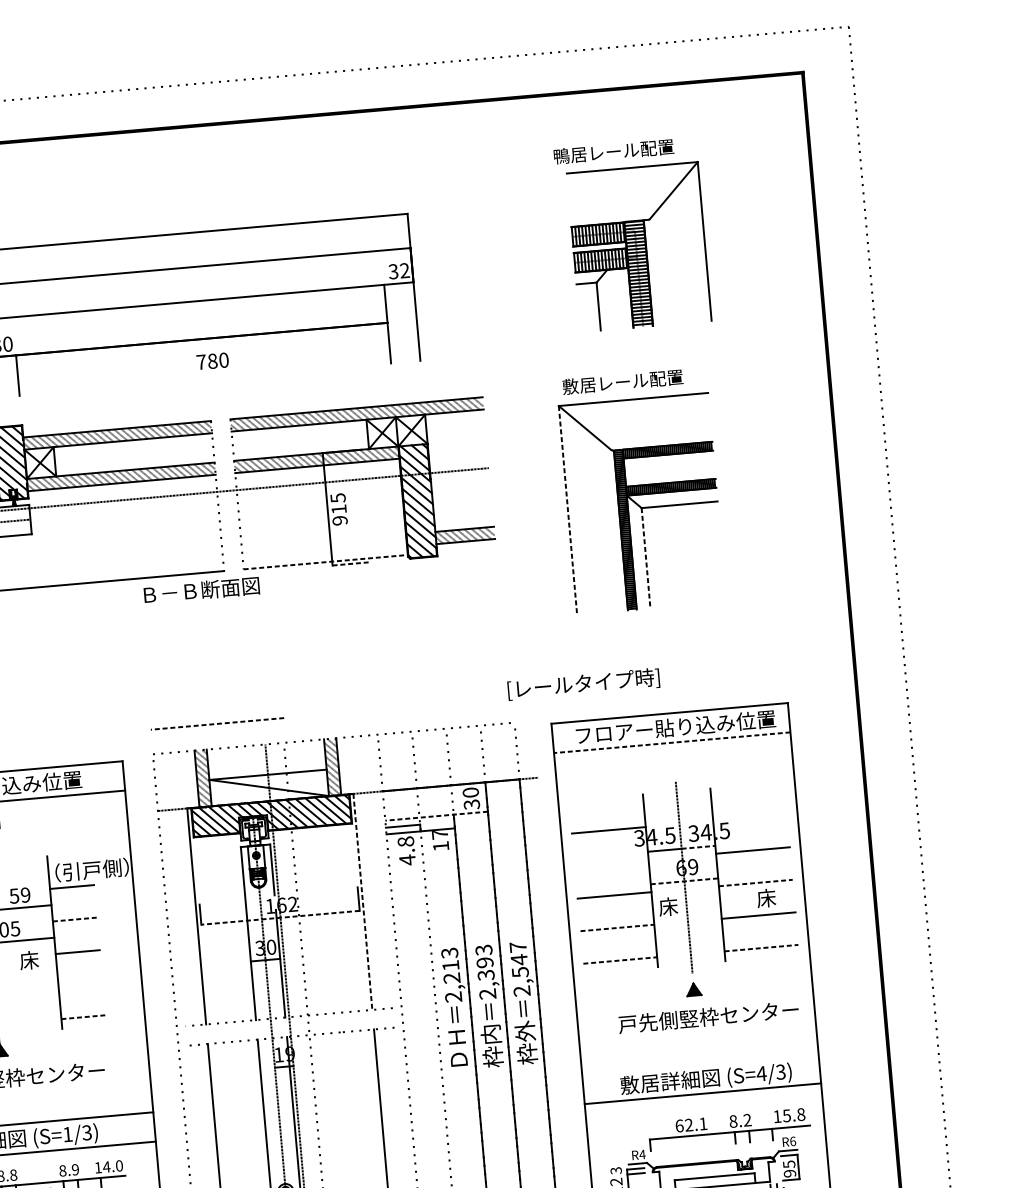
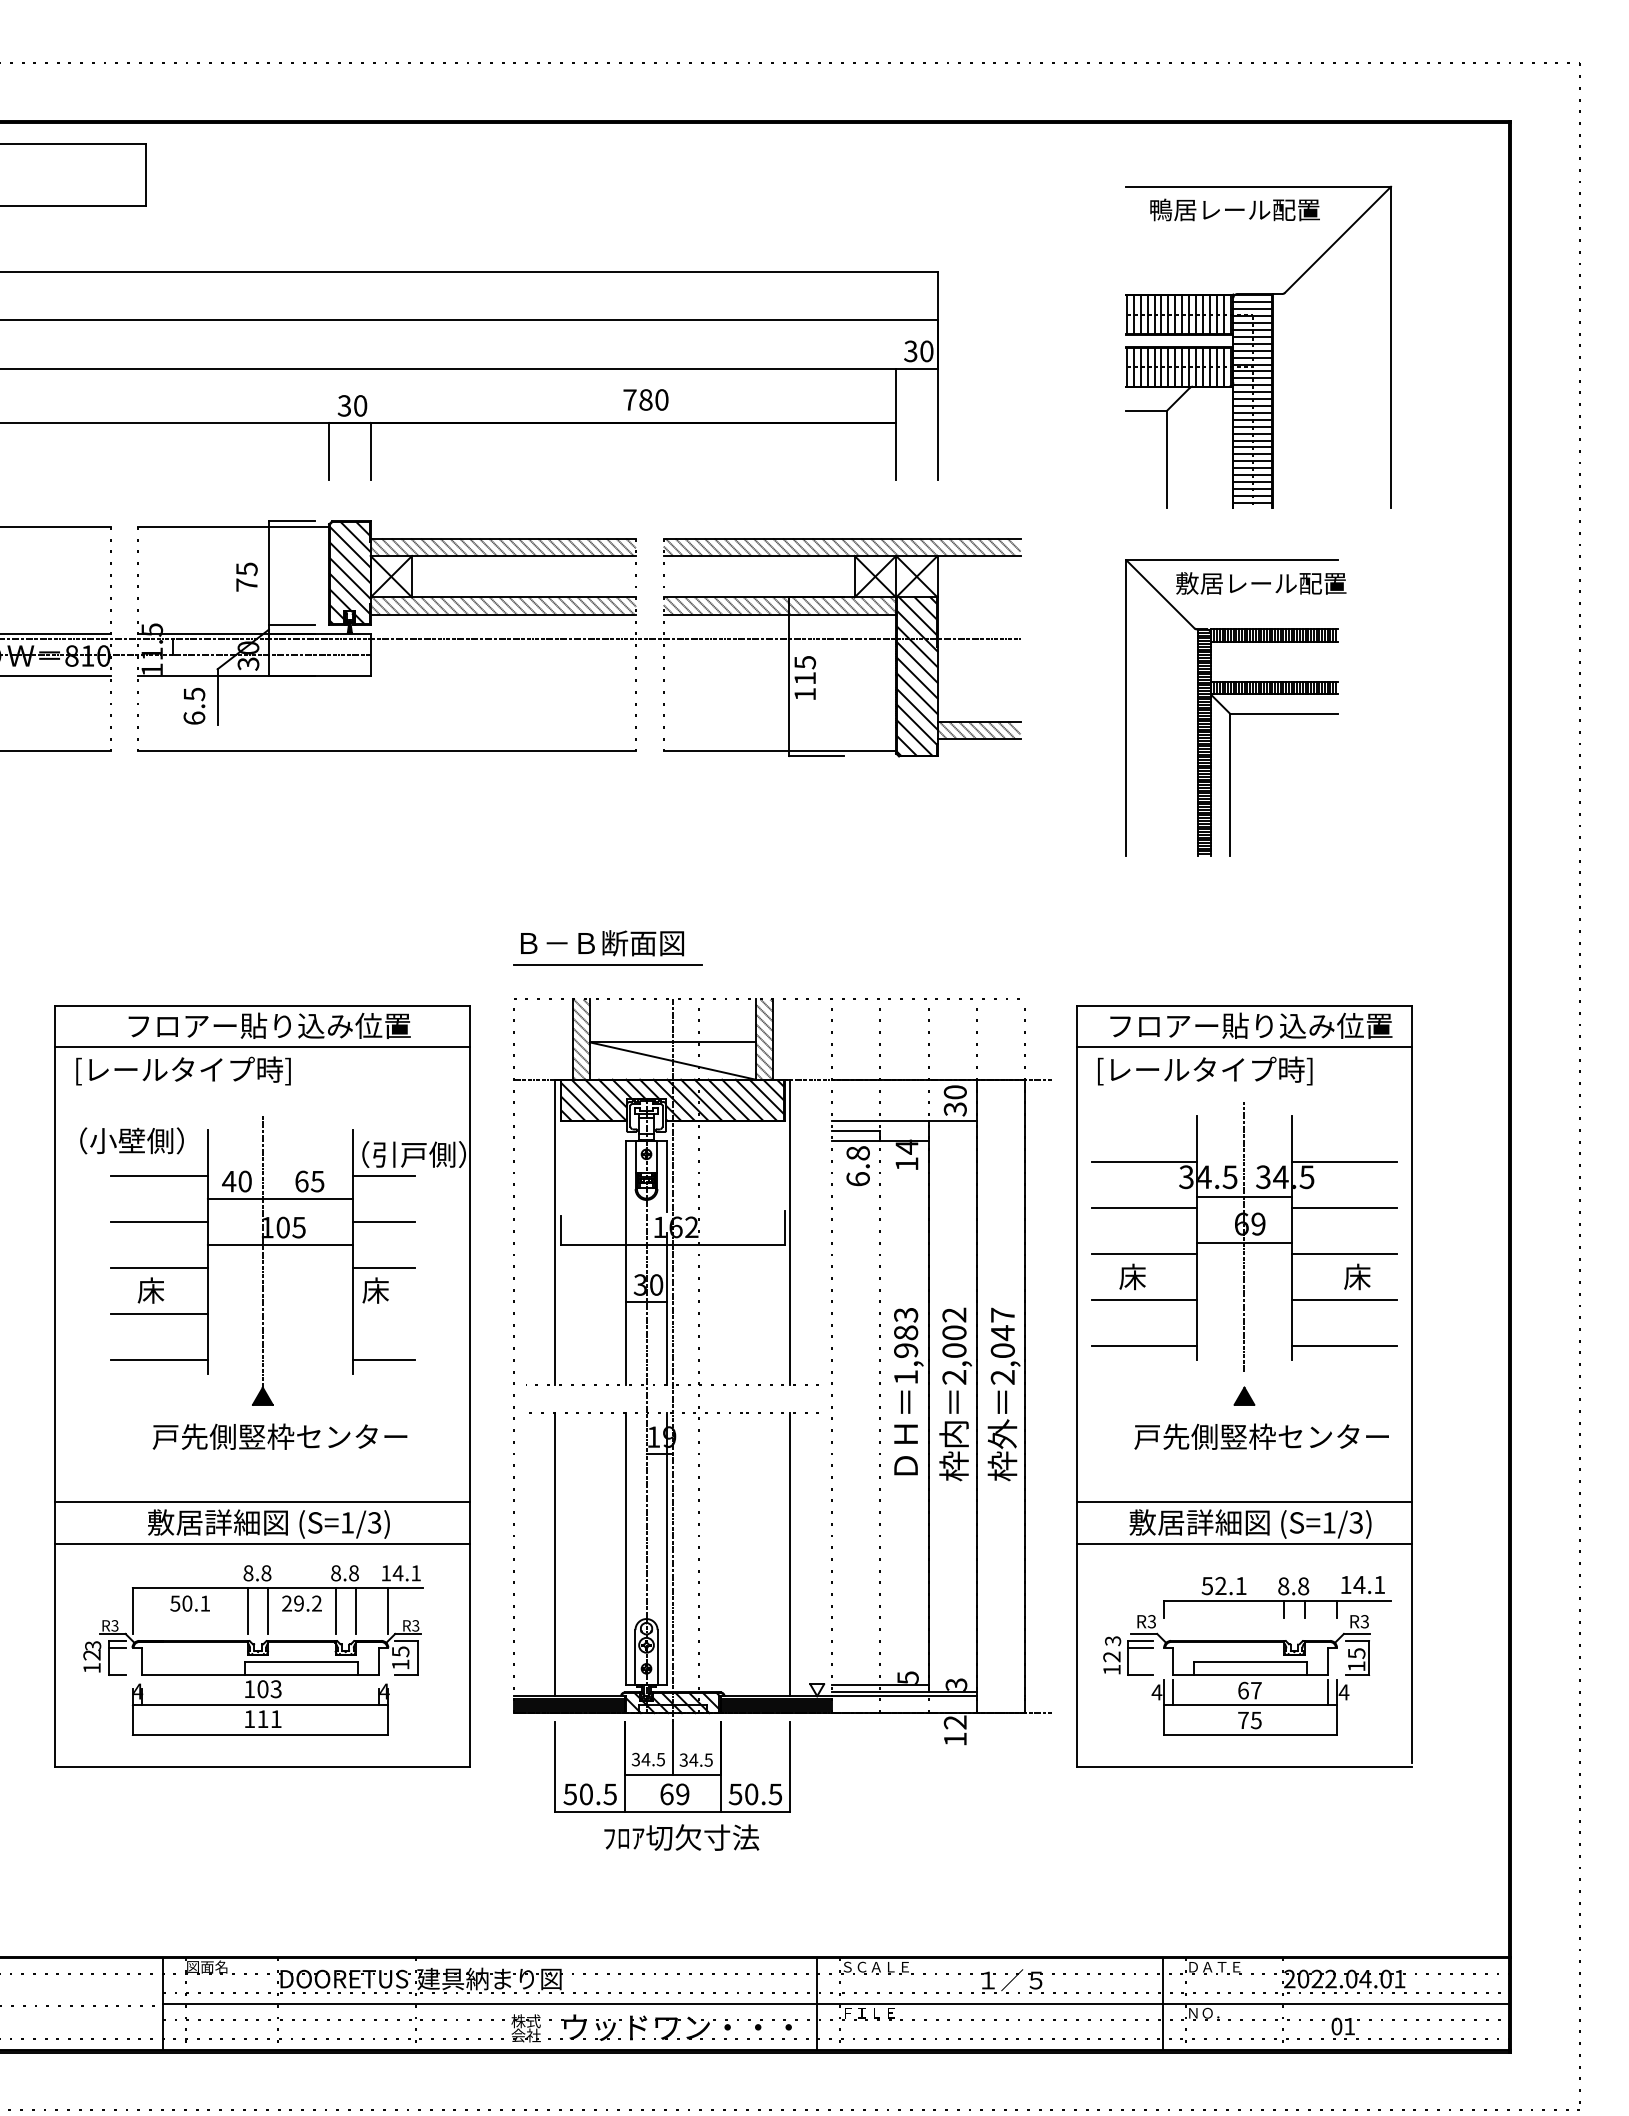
part: (638, 246) -> (1258, 346), size x1.43
text: (404, 270) -> (926, 351), 32 -> 30
text: (212, 360) -> (645, 399), moved
text: (623, 382) -> (1261, 583), moved
line: (568, 510) -> (1126, 707), dashed -> solid
text: (340, 520) -> (805, 694), 915 -> 115
line: (646, 558) -> (1230, 784), dashed -> solid
line: (326, 561) -> (780, 750), dashed -> solid
line: (351, 563) -> (816, 756), dashed -> solid
text: (201, 590) -> (602, 943), moved
text: (583, 683) -> (1205, 1070), moved
line: (217, 723) -> (607, 964), dashed -> solid
line: (671, 743) -> (1243, 1047), dashed -> solid
line: (436, 816) -> (904, 1121), dashed -> solid
line: (750, 818) -> (1344, 1162), added
text: (439, 833) -> (906, 1146), 17 -> 14
line: (698, 847) -> (1268, 1197), dashed -> solid
text: (407, 860) -> (857, 1179), 4.8 -> 6.8
line: (611, 863) -> (1144, 1208), added
line: (684, 881) -> (1244, 1243), dashed -> solid
line: (755, 883) -> (1344, 1254), dashed -> solid
text: (19, 895) -> (309, 1181), 59 -> 65
line: (362, 901) -> (790, 1232), dashed -> solid
text: (668, 906) -> (1132, 1276), moved
line: (280, 917) -> (672, 1244), dashed -> solid
line: (75, 919) -> (384, 1221), dashed -> solid
line: (618, 928) -> (1145, 1300), dashed -> solid
line: (761, 948) -> (1344, 1346), dashed -> solid
text: (29, 960) -> (375, 1290), moved
line: (620, 960) -> (1145, 1346), dashed -> solid
text: (485, 962) -> (954, 1332), 2,393 -> 2,002
text: (520, 972) -> (1002, 1350), 2,547 -> 2,047
text: (452, 980) -> (906, 1354), 2,213 -> 1,983
line: (83, 1017) -> (384, 1360), dashed -> solid
line: (700, 1064) -> (1244, 1502), added
text: (761, 1073) -> (1328, 1522), (S=4/3) -> (S=1/3)
text: (793, 1114) -> (1369, 1584), 15.8 -> 14.1
text: (747, 1120) -> (1303, 1586), 8.2 -> 8.8
text: (679, 1125) -> (1207, 1585), 62.1 -> 52.1
text: (792, 1141) -> (1364, 1621), R6 -> R3
text: (642, 1154) -> (1151, 1621), R4 -> R3
text: (119, 1166) -> (416, 1573), 14.0 -> 14.1
text: (75, 1169) -> (353, 1573), 8.9 -> 8.8
text: (789, 1173) -> (1356, 1666), 95 -> 15

